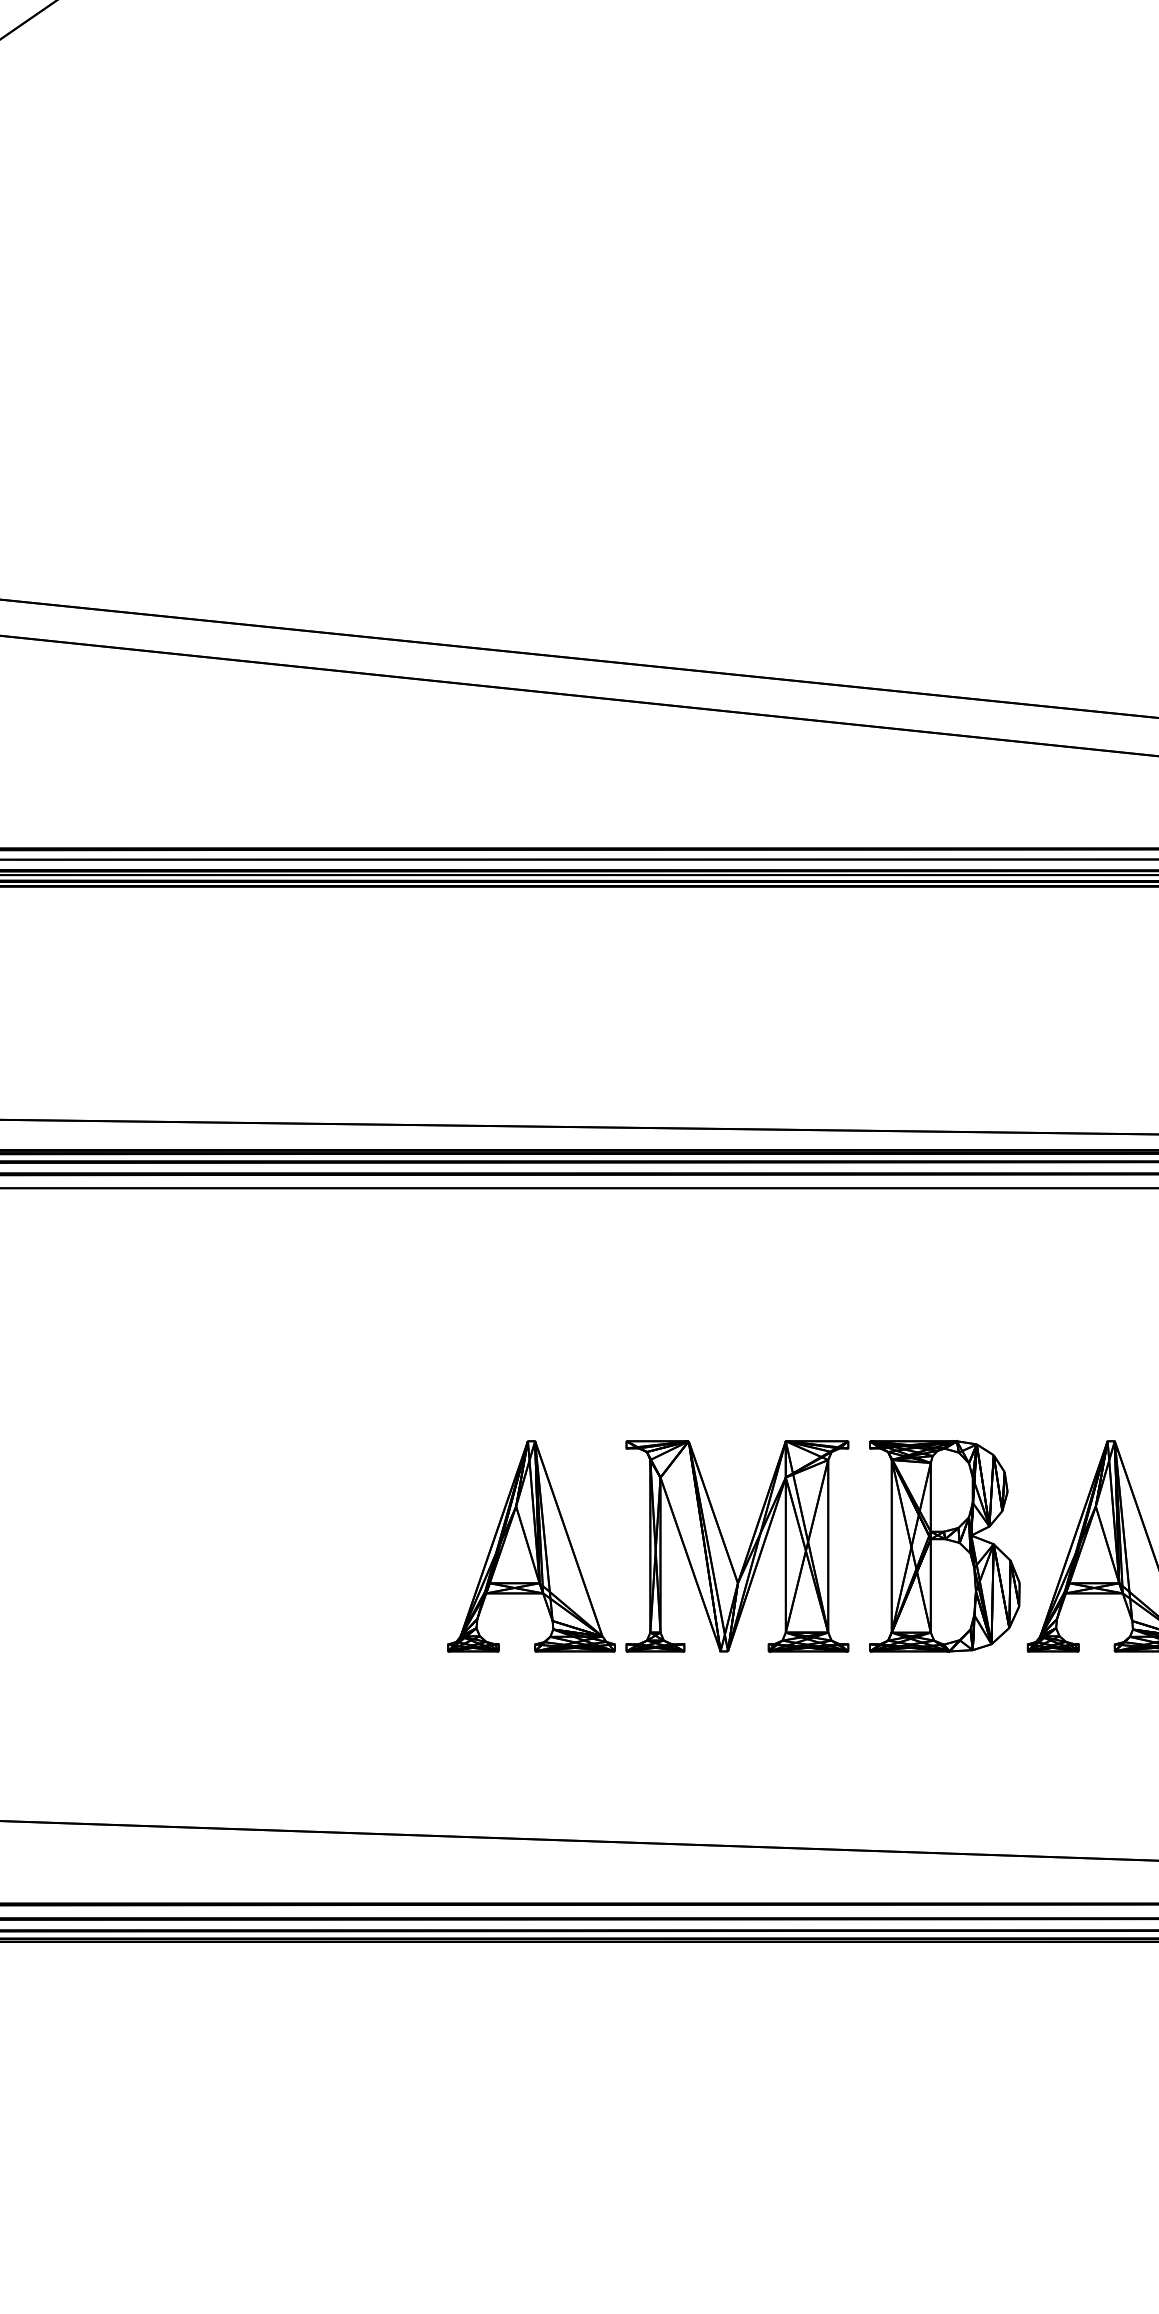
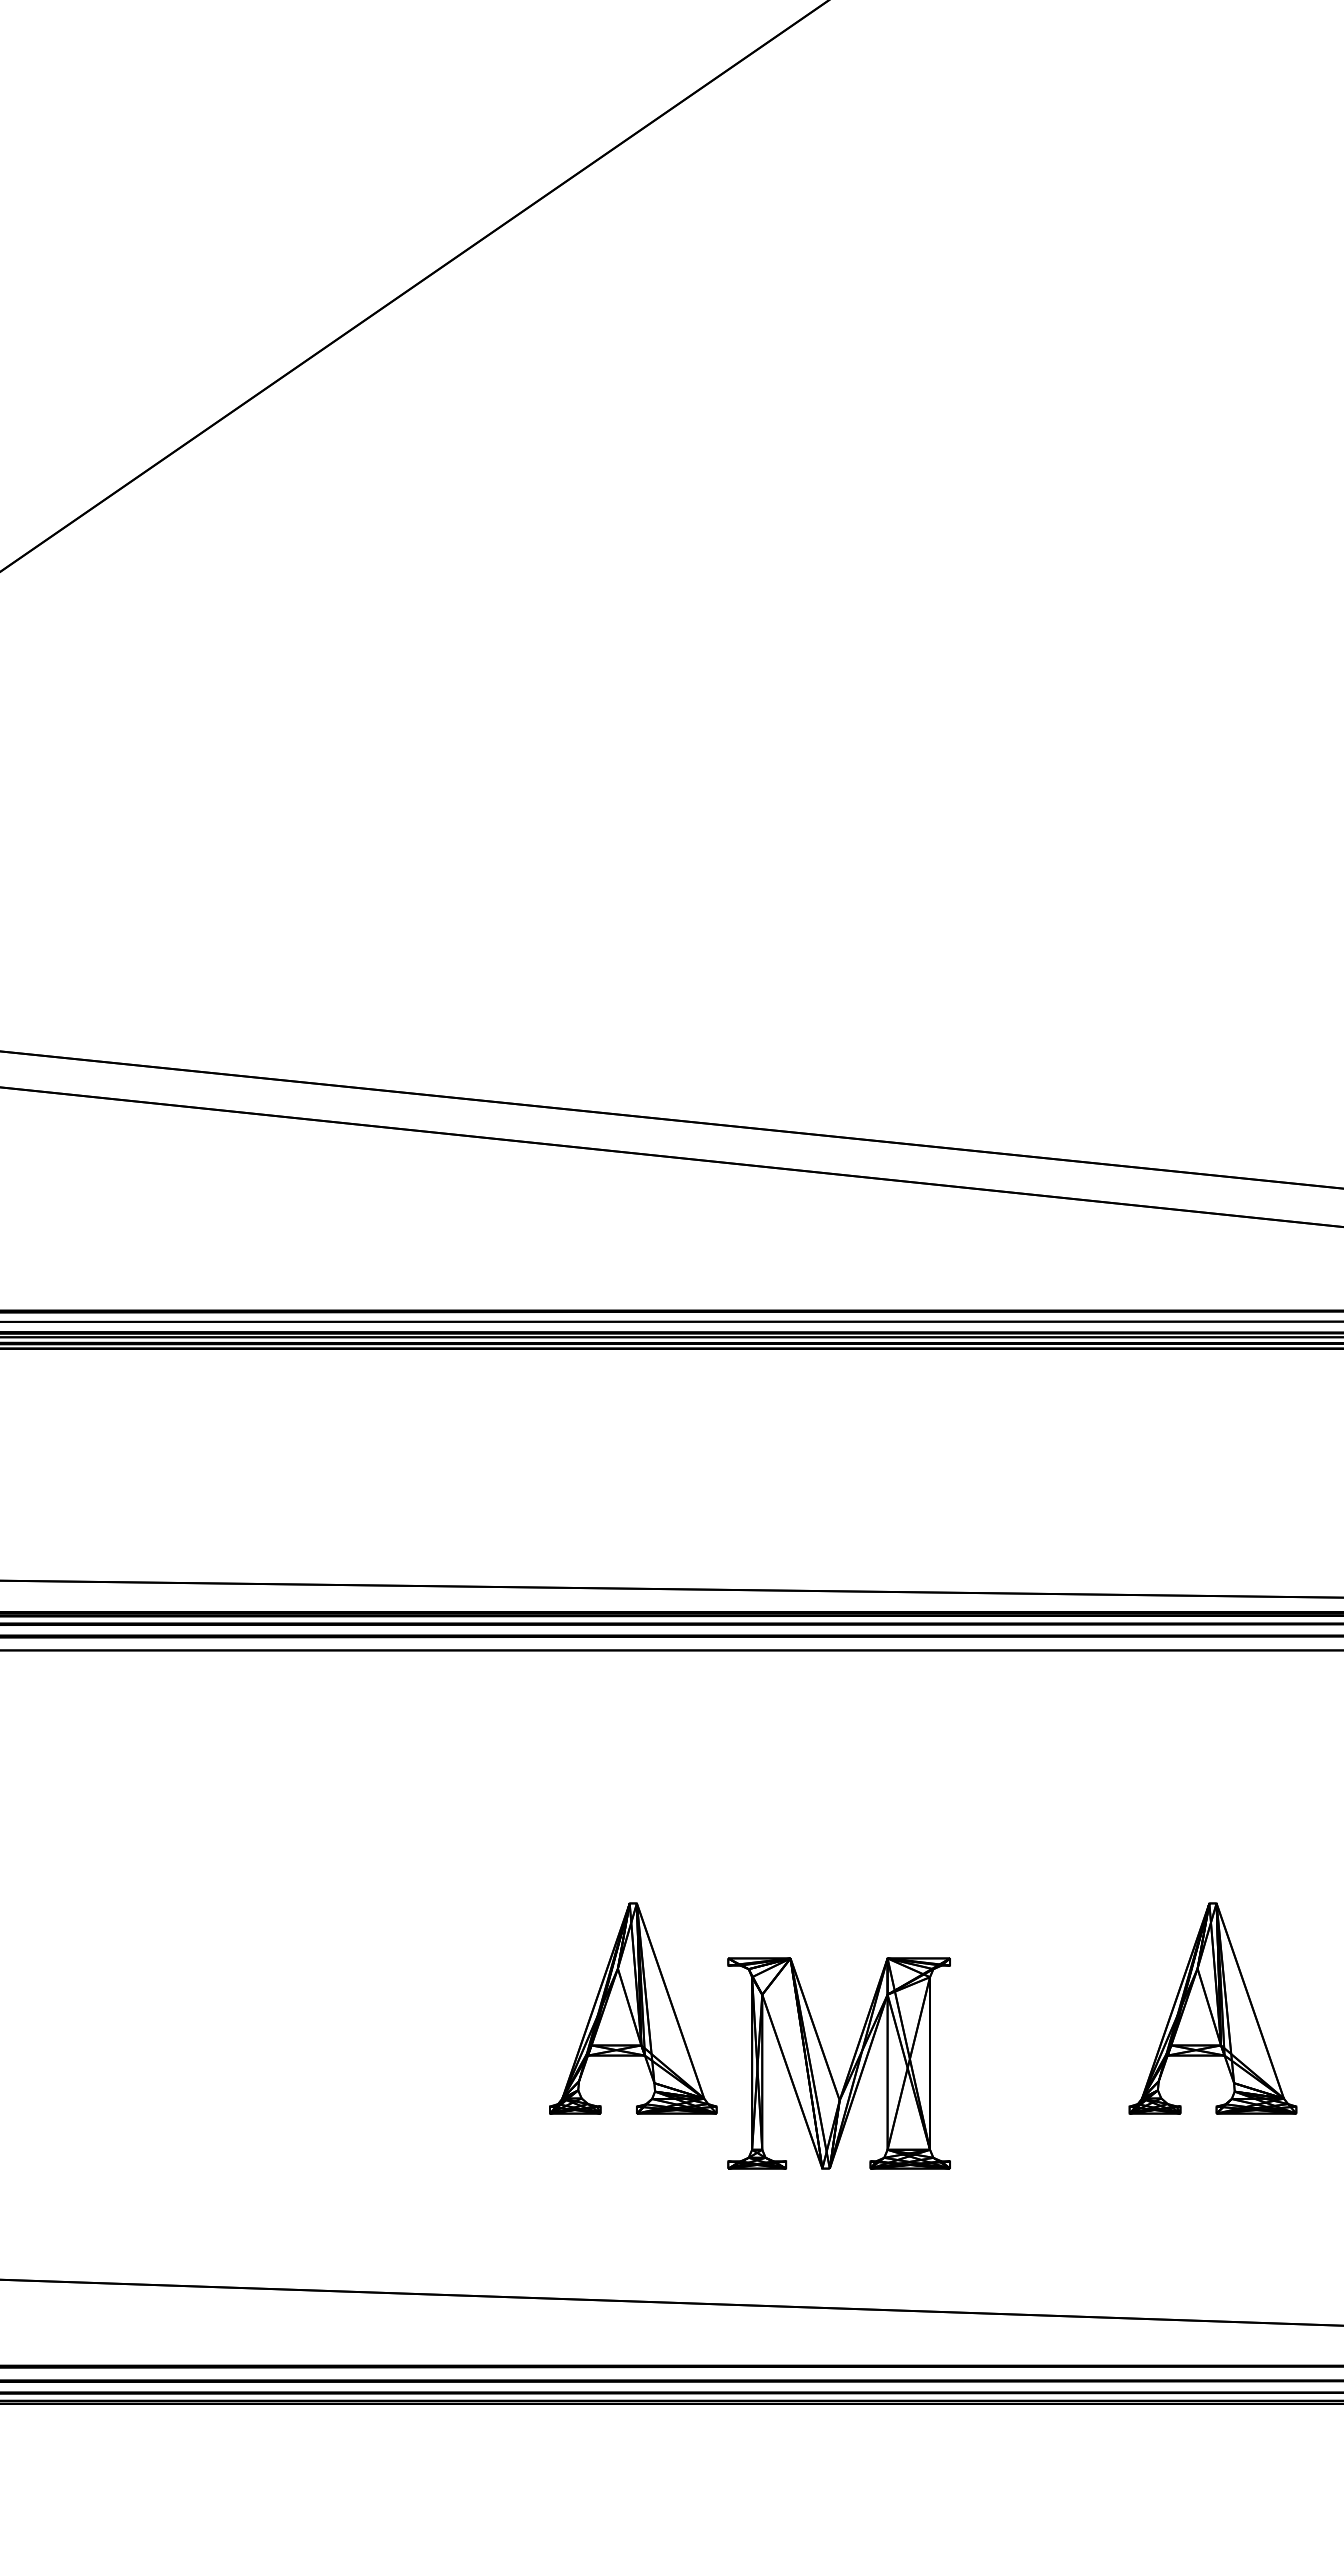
part: (944, 1546) -> (1046, 2008), removed
part: (727, 1550) -> (829, 2067), moved

